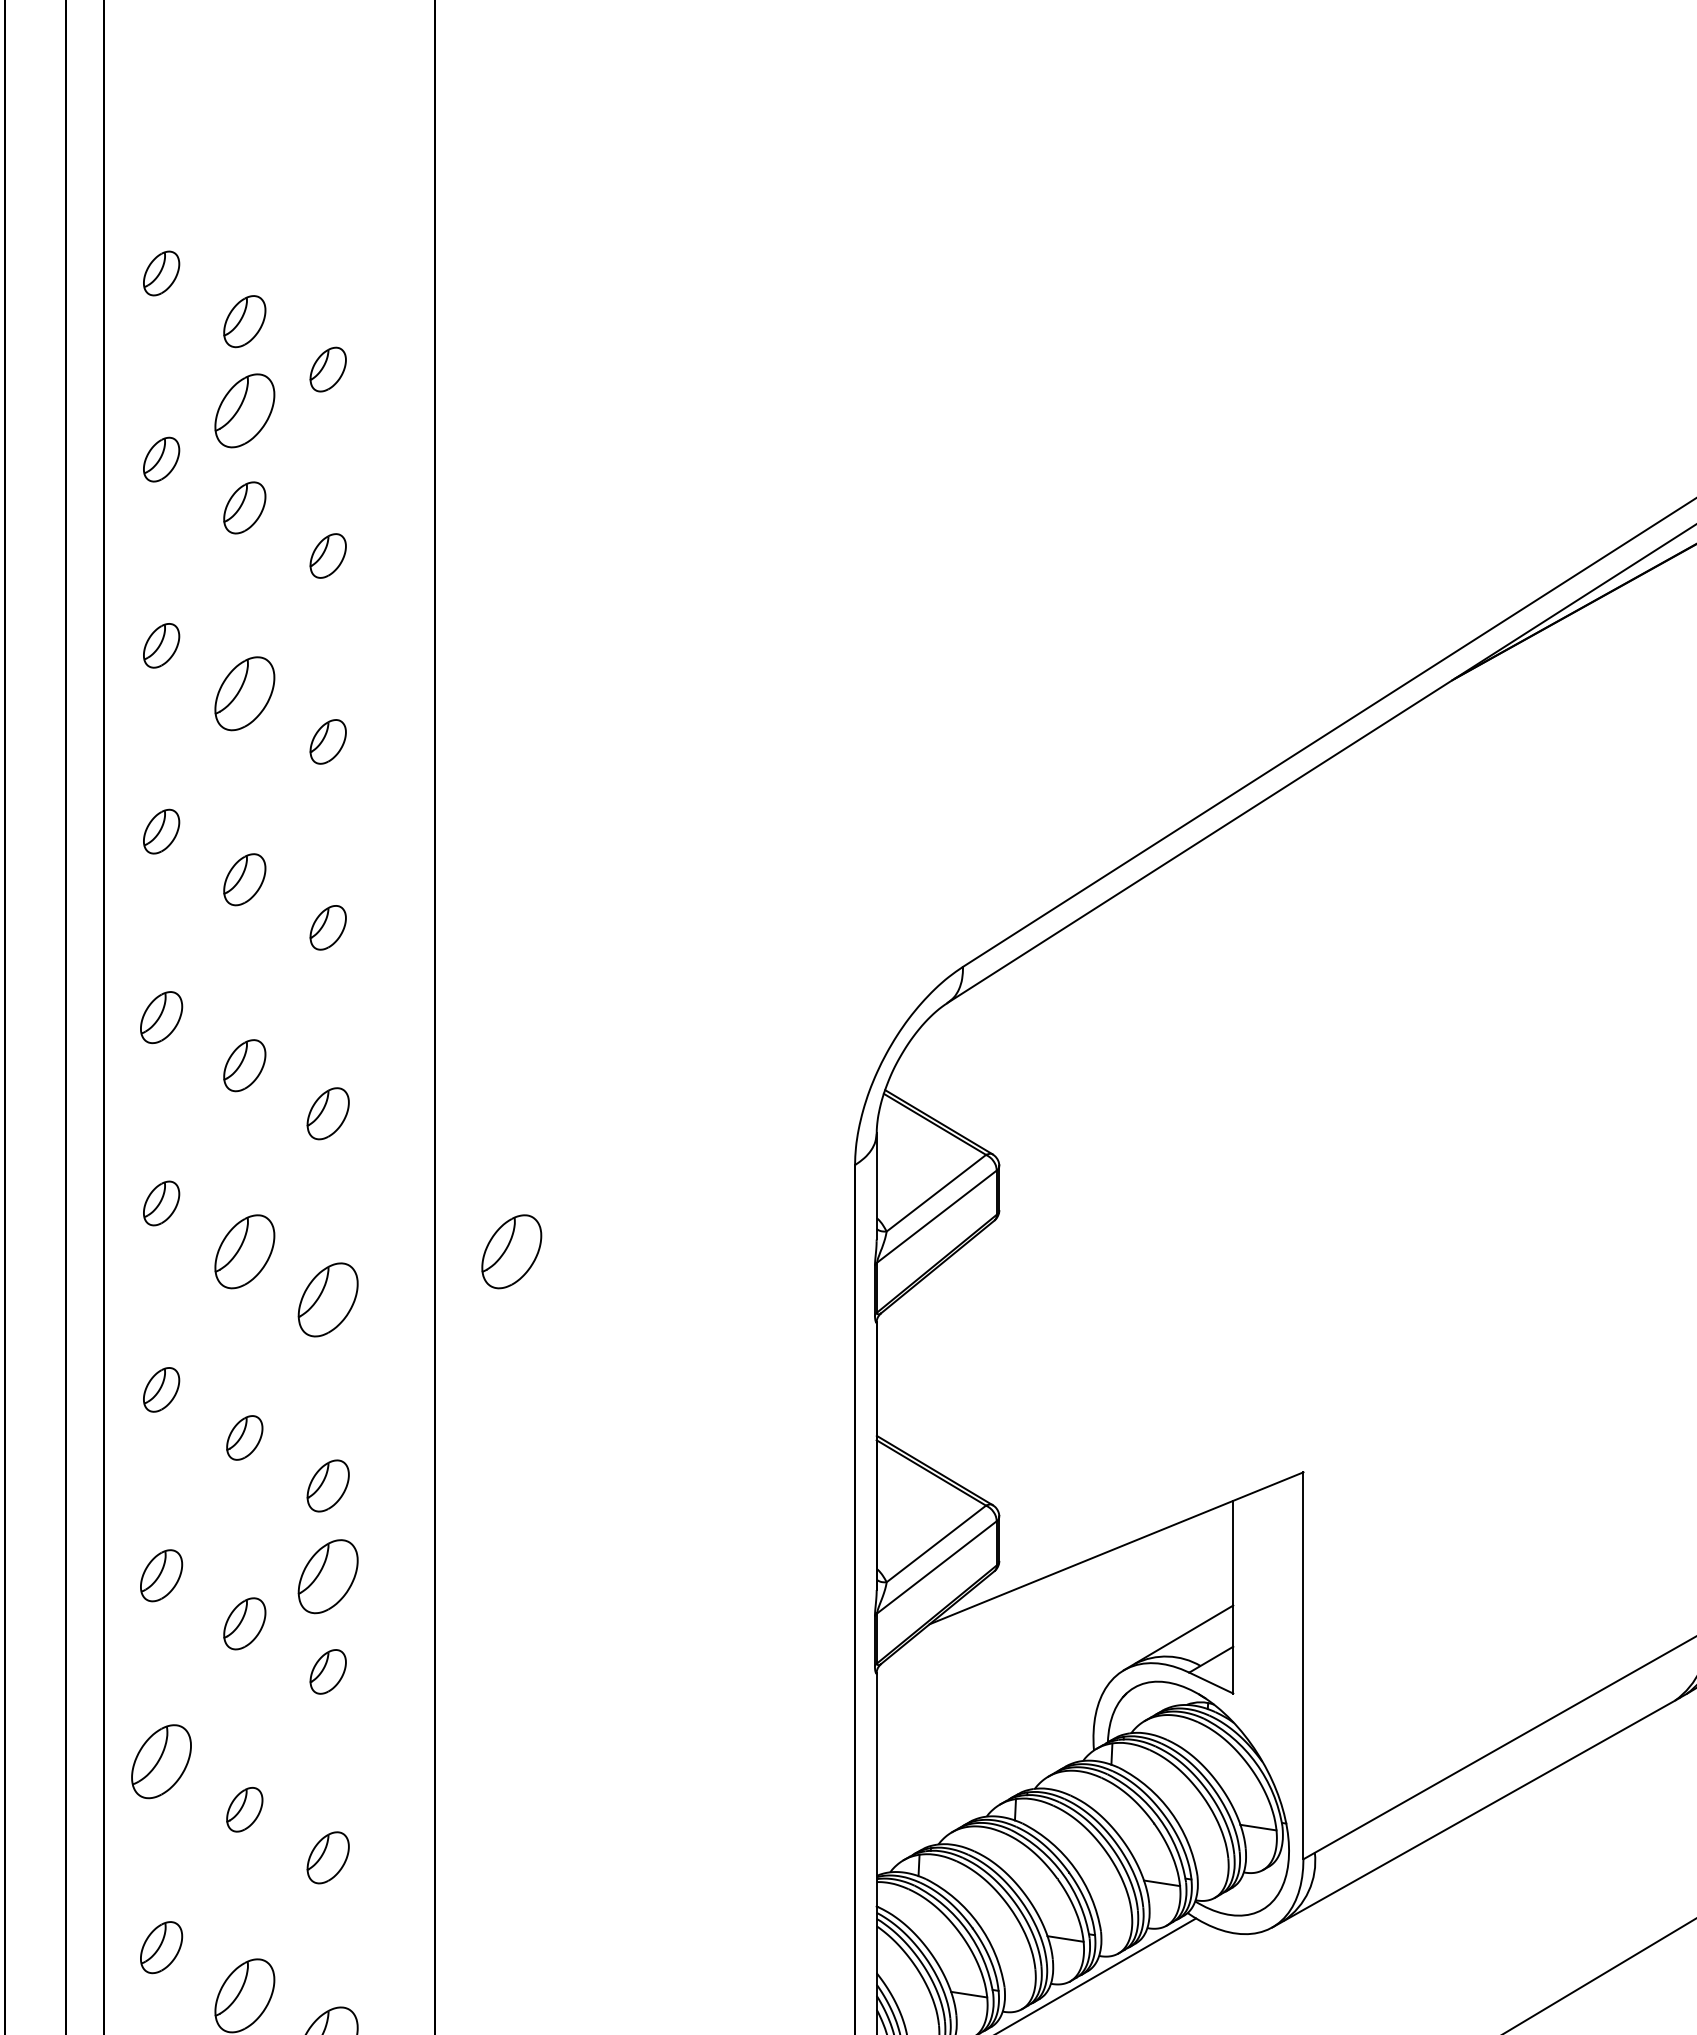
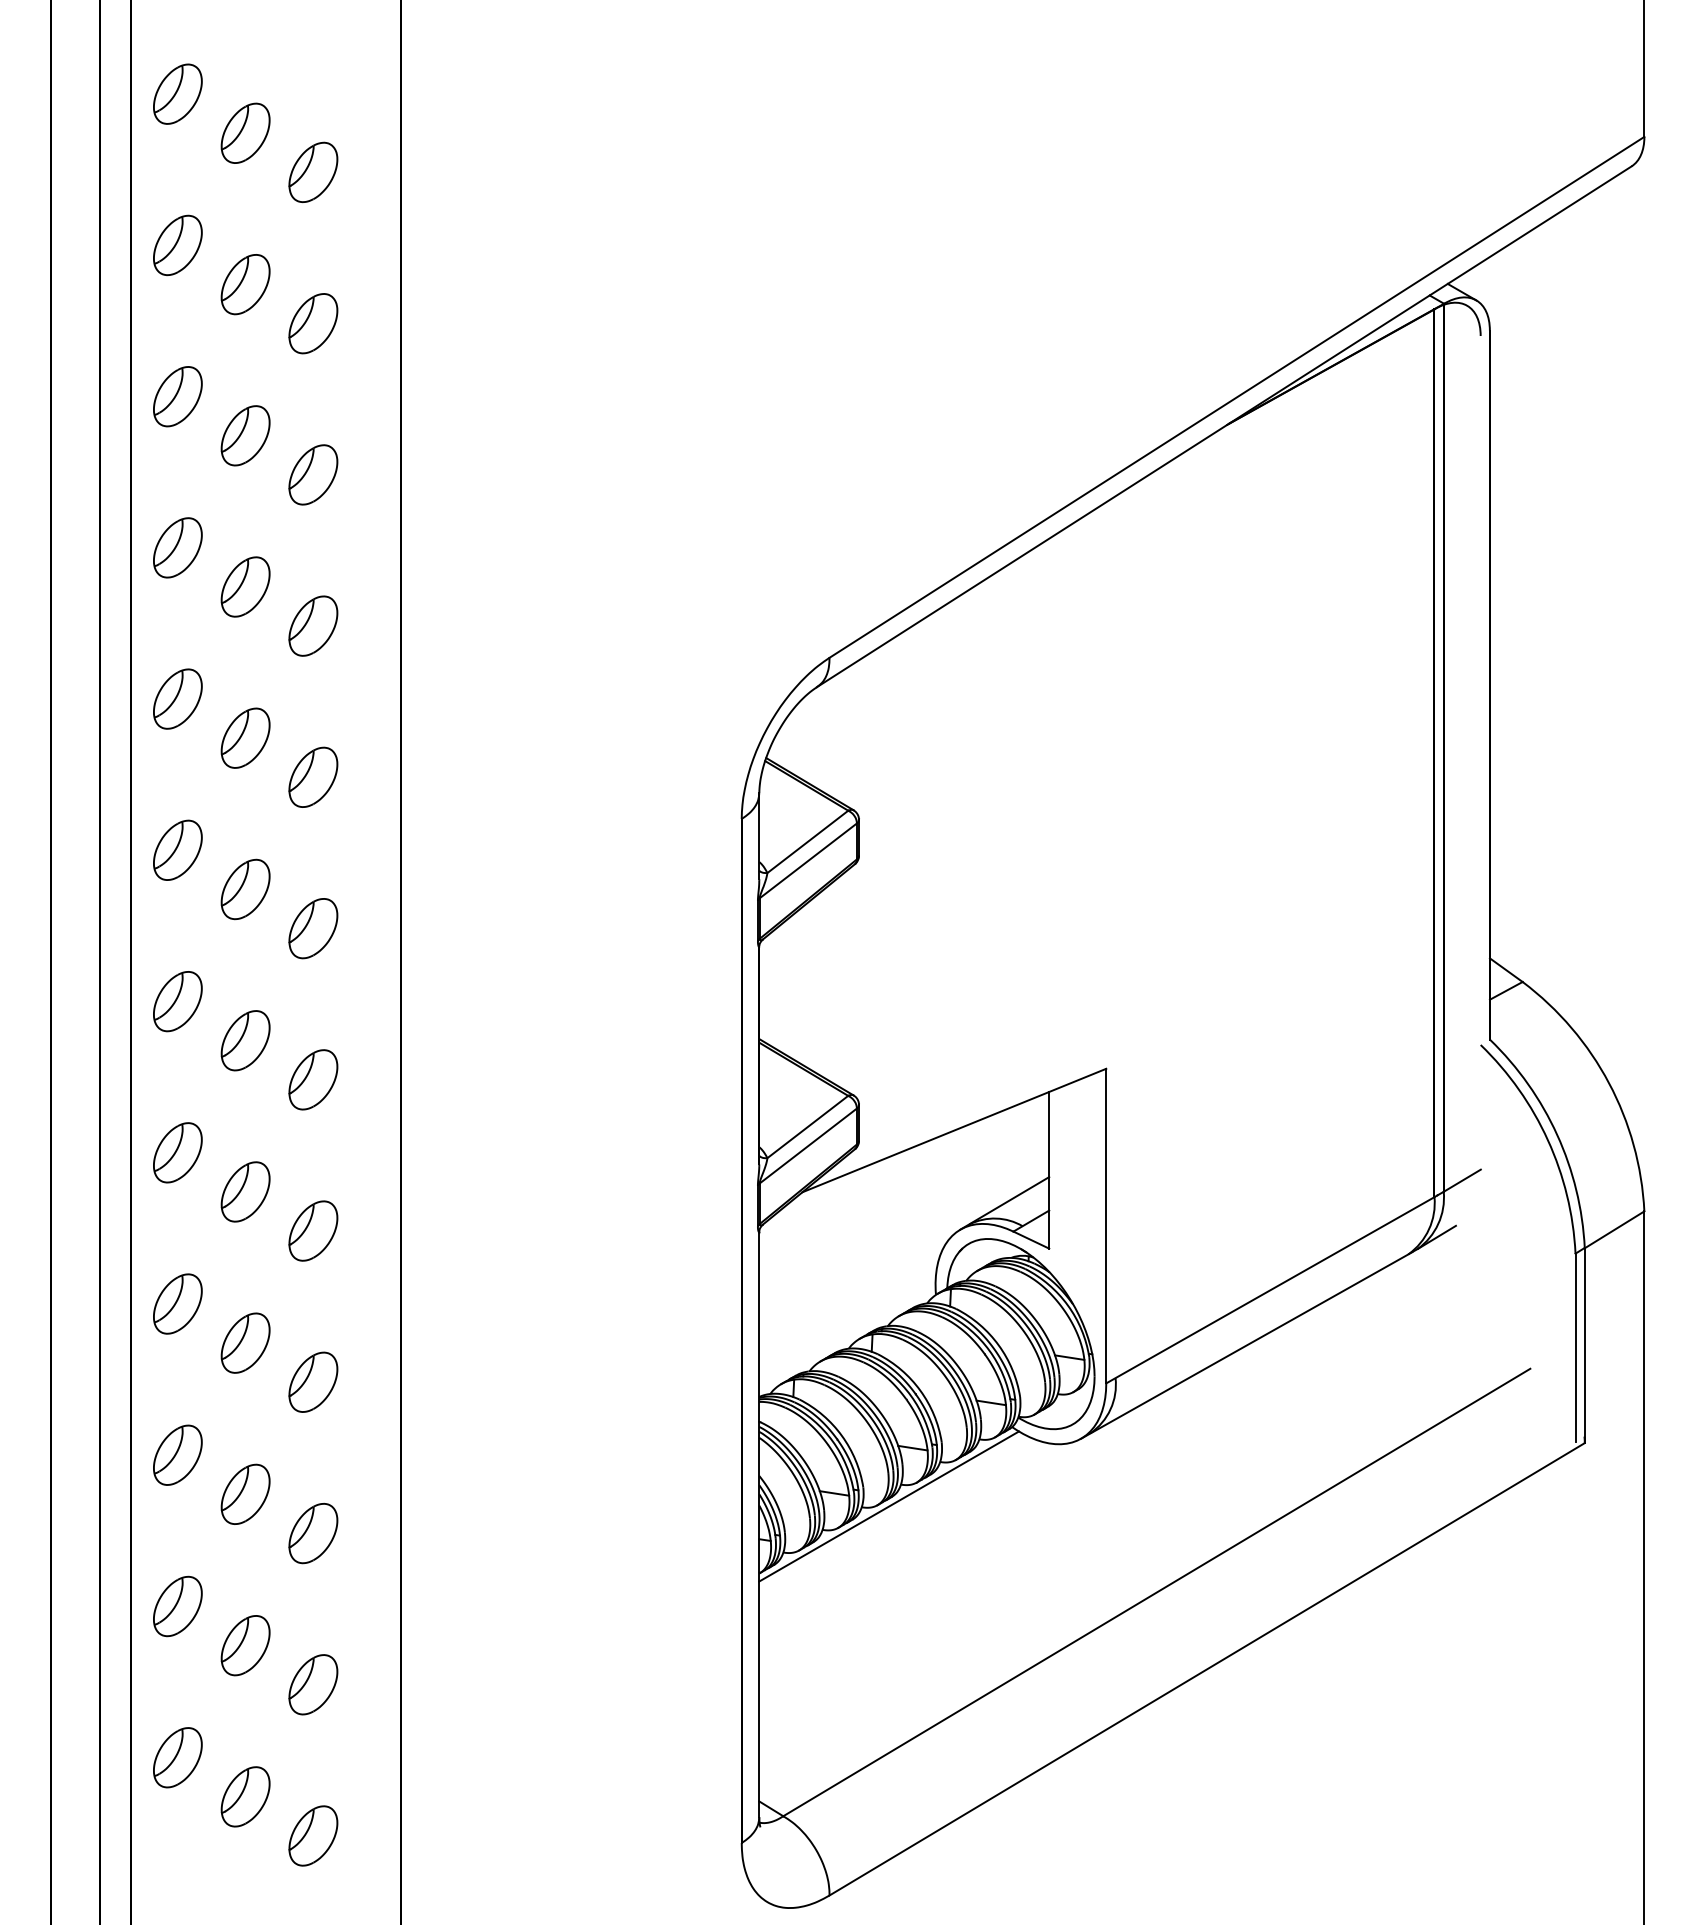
part: (161, 272) -> (177, 93), size x1.67
part: (244, 320) -> (245, 132), size x1.43
part: (328, 368) -> (313, 171), size x1.67
part: (244, 410) -> (245, 205), removed
part: (161, 459) -> (177, 245), size x1.67
part: (244, 507) -> (245, 284), size x1.43
part: (328, 555) -> (313, 323), size x1.67
part: (161, 645) -> (177, 396), size x1.67
part: (328, 741) -> (313, 474), size x1.67
part: (161, 831) -> (177, 547), size x1.67
part: (244, 879) -> (245, 586), size x1.43
part: (328, 927) -> (313, 625), size x1.67
part: (161, 1016) -> (177, 698), size x1.43
part: (244, 1064) -> (245, 737), size x1.43
part: (328, 1112) -> (313, 776), size x1.43
part: (161, 1202) -> (177, 849), size x1.67
part: (511, 1251) -> (462, 889), removed
part: (161, 1389) -> (177, 1001), size x1.67
part: (244, 1437) -> (245, 1040), size x1.67
part: (328, 1485) -> (313, 1079), size x1.43
part: (161, 1575) -> (177, 1152), size x1.43
part: (328, 1576) -> (313, 1153), removed
part: (244, 1623) -> (245, 1191), size x1.43
part: (328, 1671) -> (313, 1230), size x1.67
part: (244, 1809) -> (245, 1342), size x1.67
part: (328, 1856) -> (313, 1381), size x1.43
part: (161, 1946) -> (177, 1454), size x1.43

